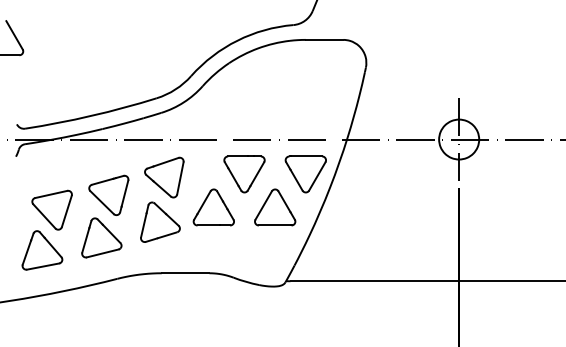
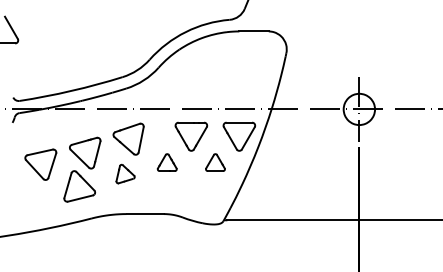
part: (213, 207) -> (167, 162), size x0.6
part: (275, 207) -> (215, 162), size x0.6
part: (160, 221) -> (125, 173), size x0.6
part: (42, 250) -> (33, 196), removed

